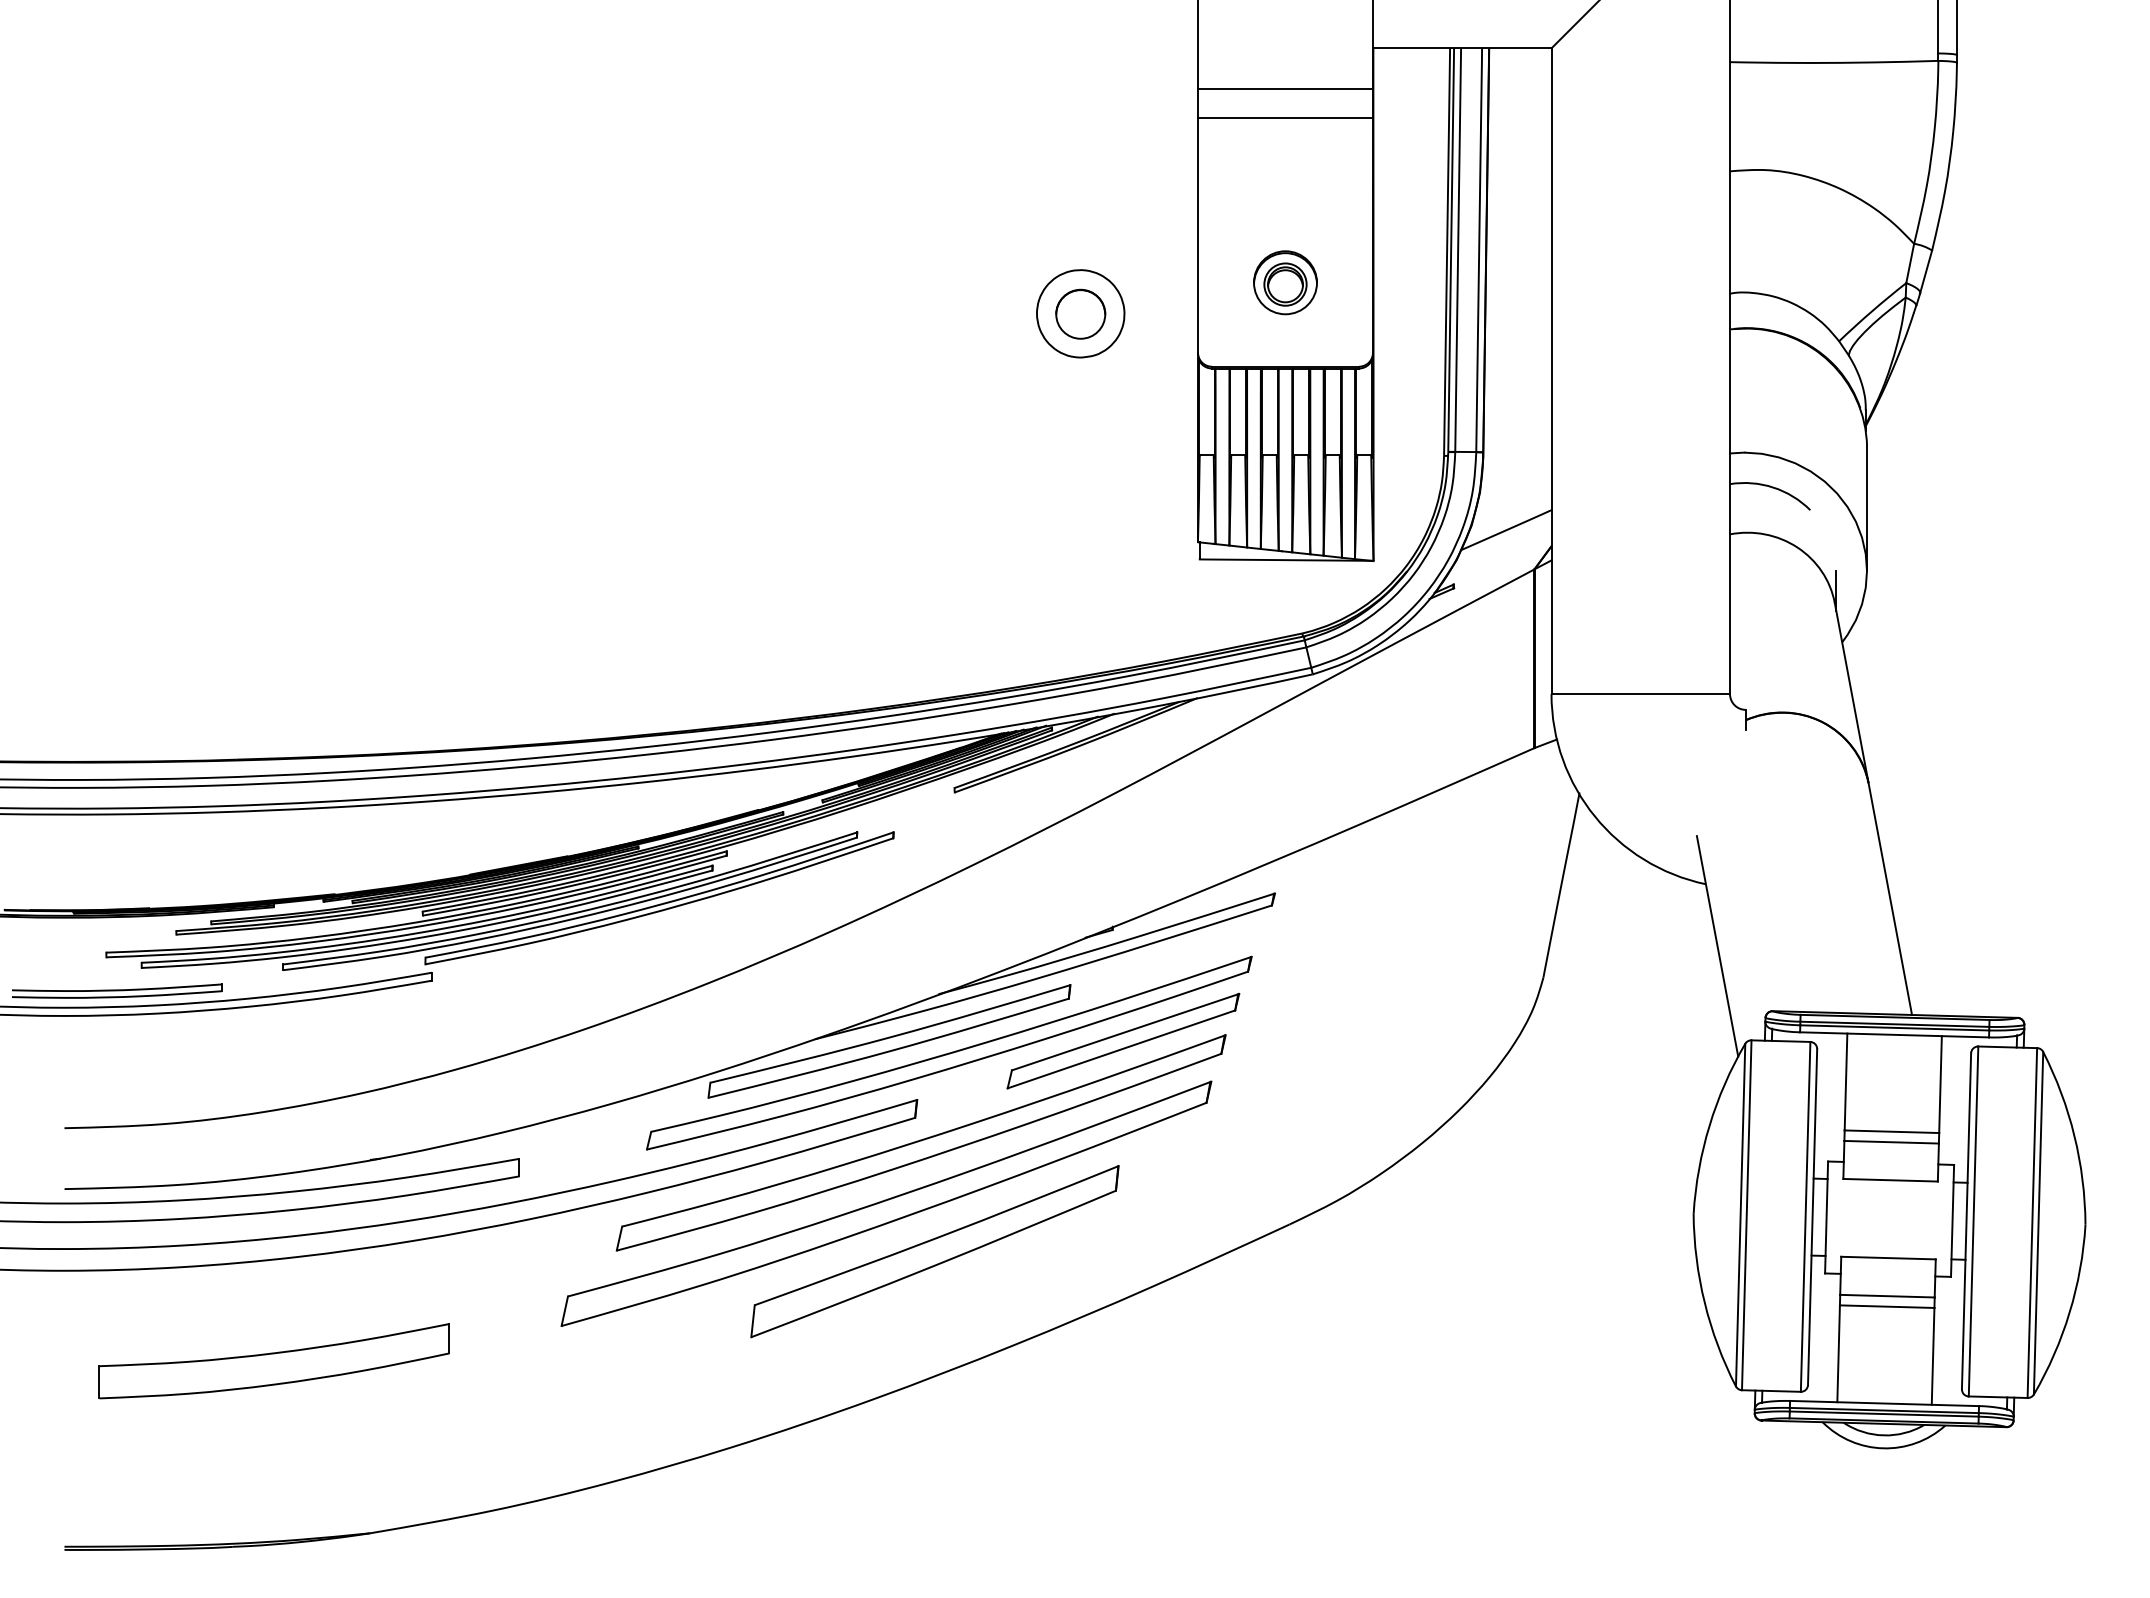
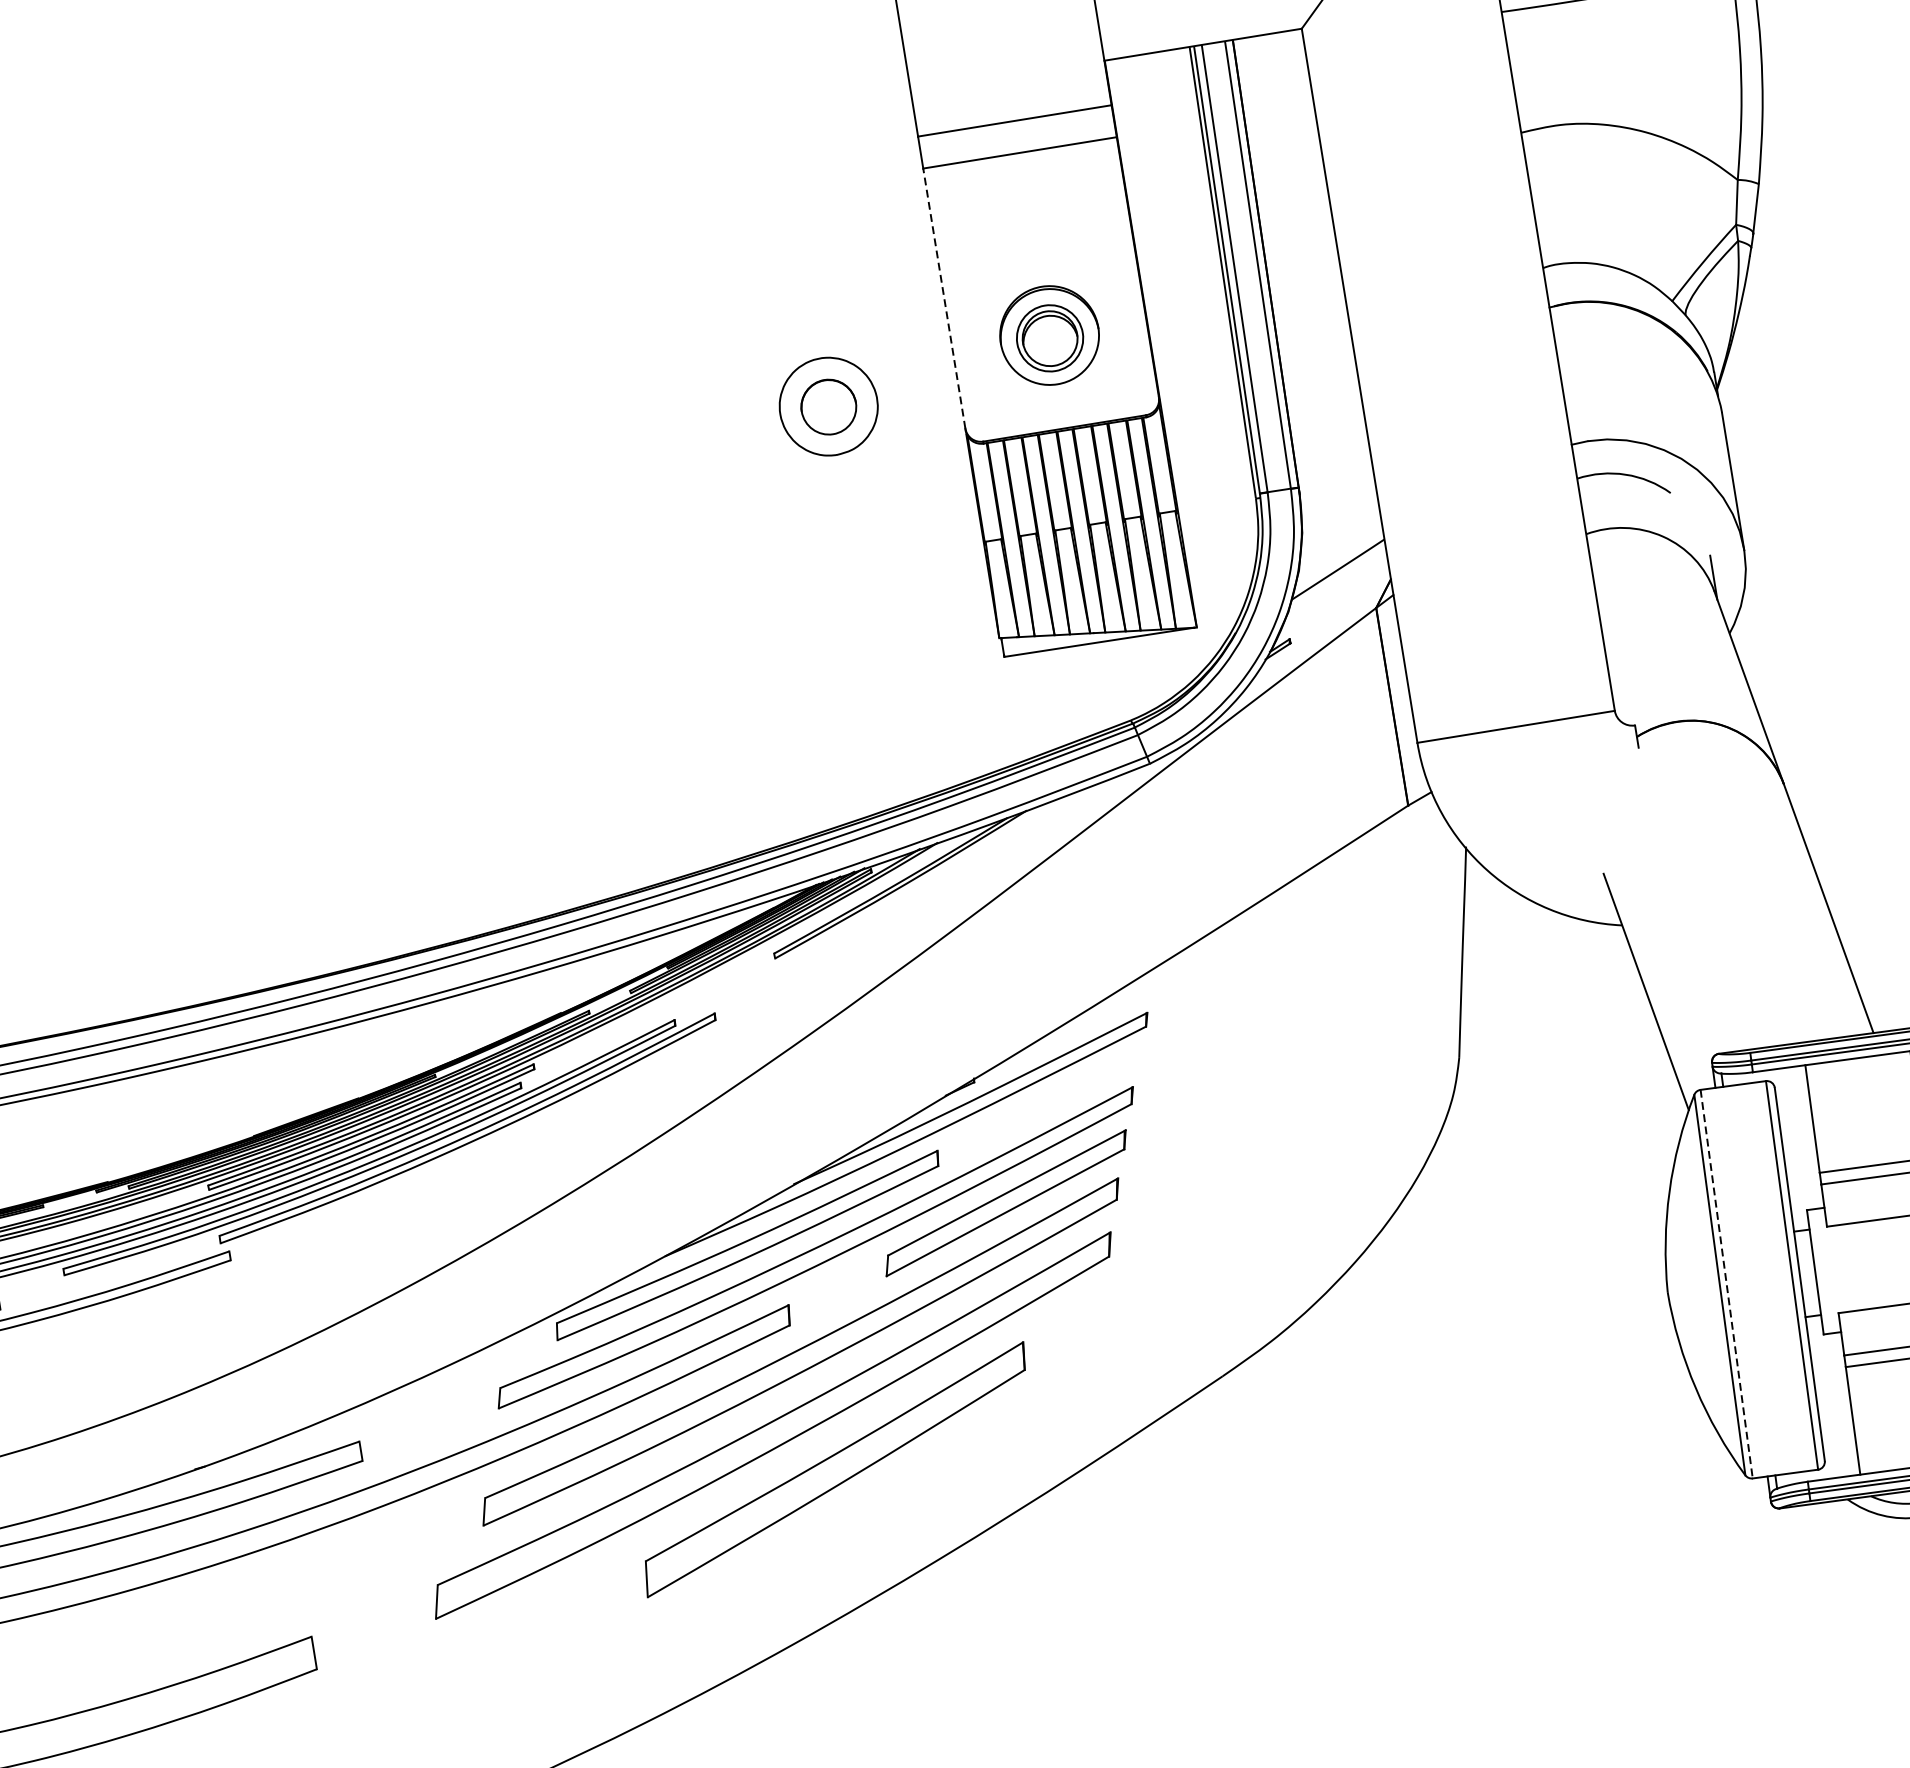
line: (1198, 235) -> (944, 298), solid -> dashed
part: (1285, 282) -> (1049, 335), size x1.4
line: (1746, 1215) -> (1726, 1284), solid -> dashed

